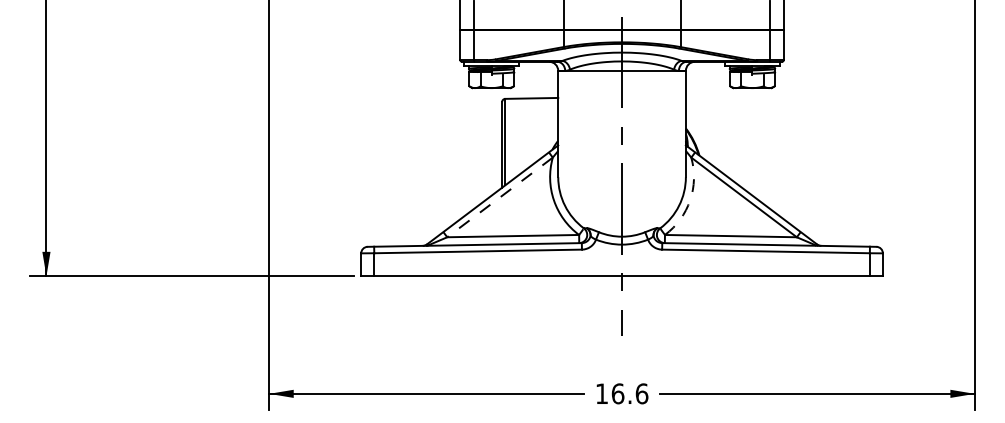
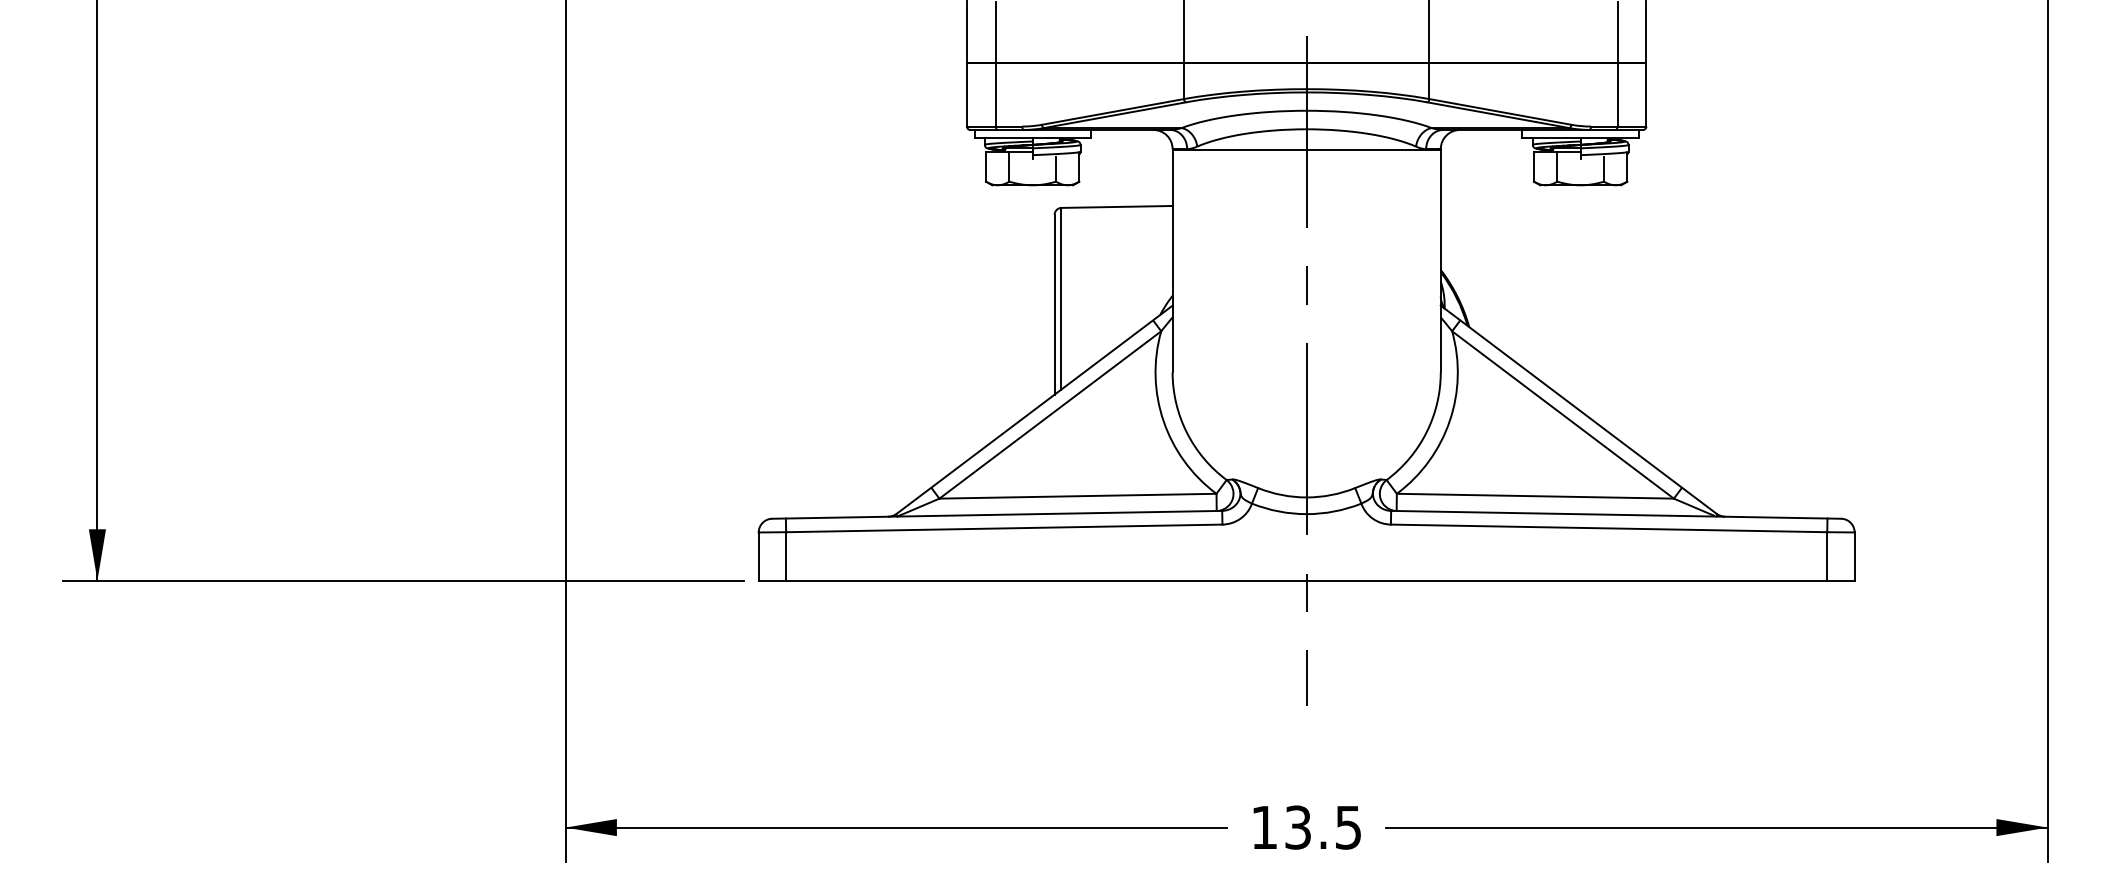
line: (499, 197) -> (1049, 415), dashed -> solid
arc: (690, 200) -> (1450, 421), dashed -> solid
text: (629, 393) -> (1322, 826), 16.6 -> 13.5

